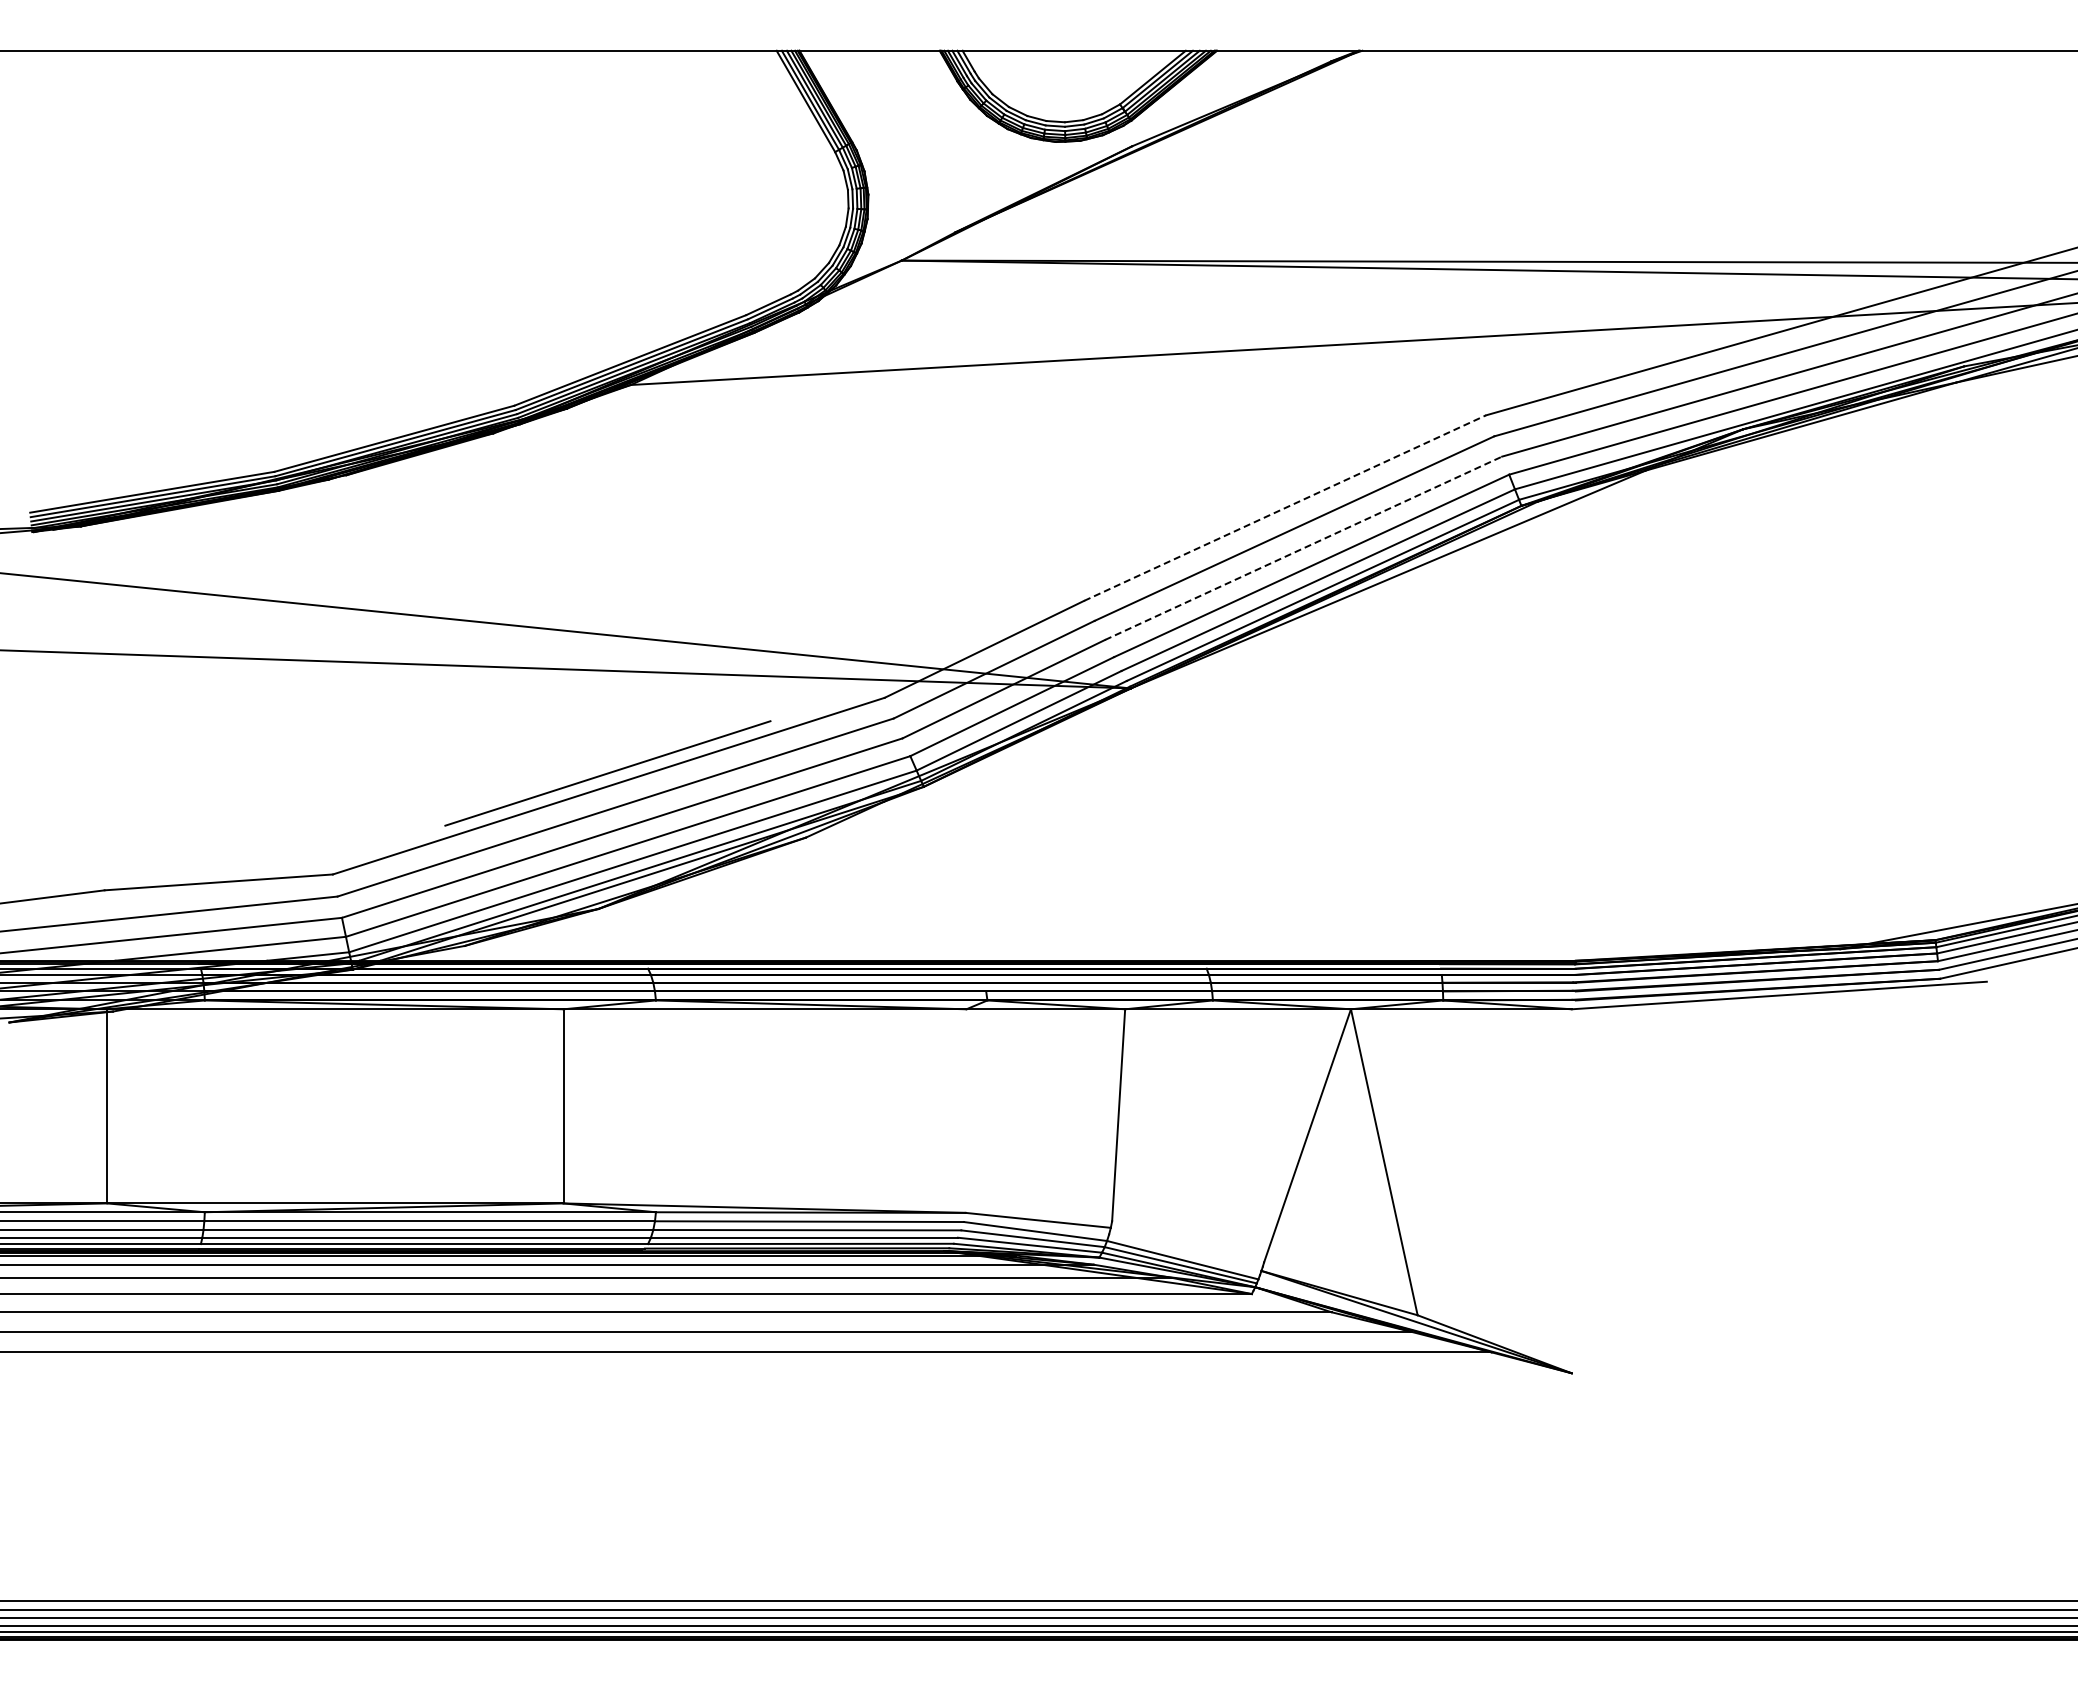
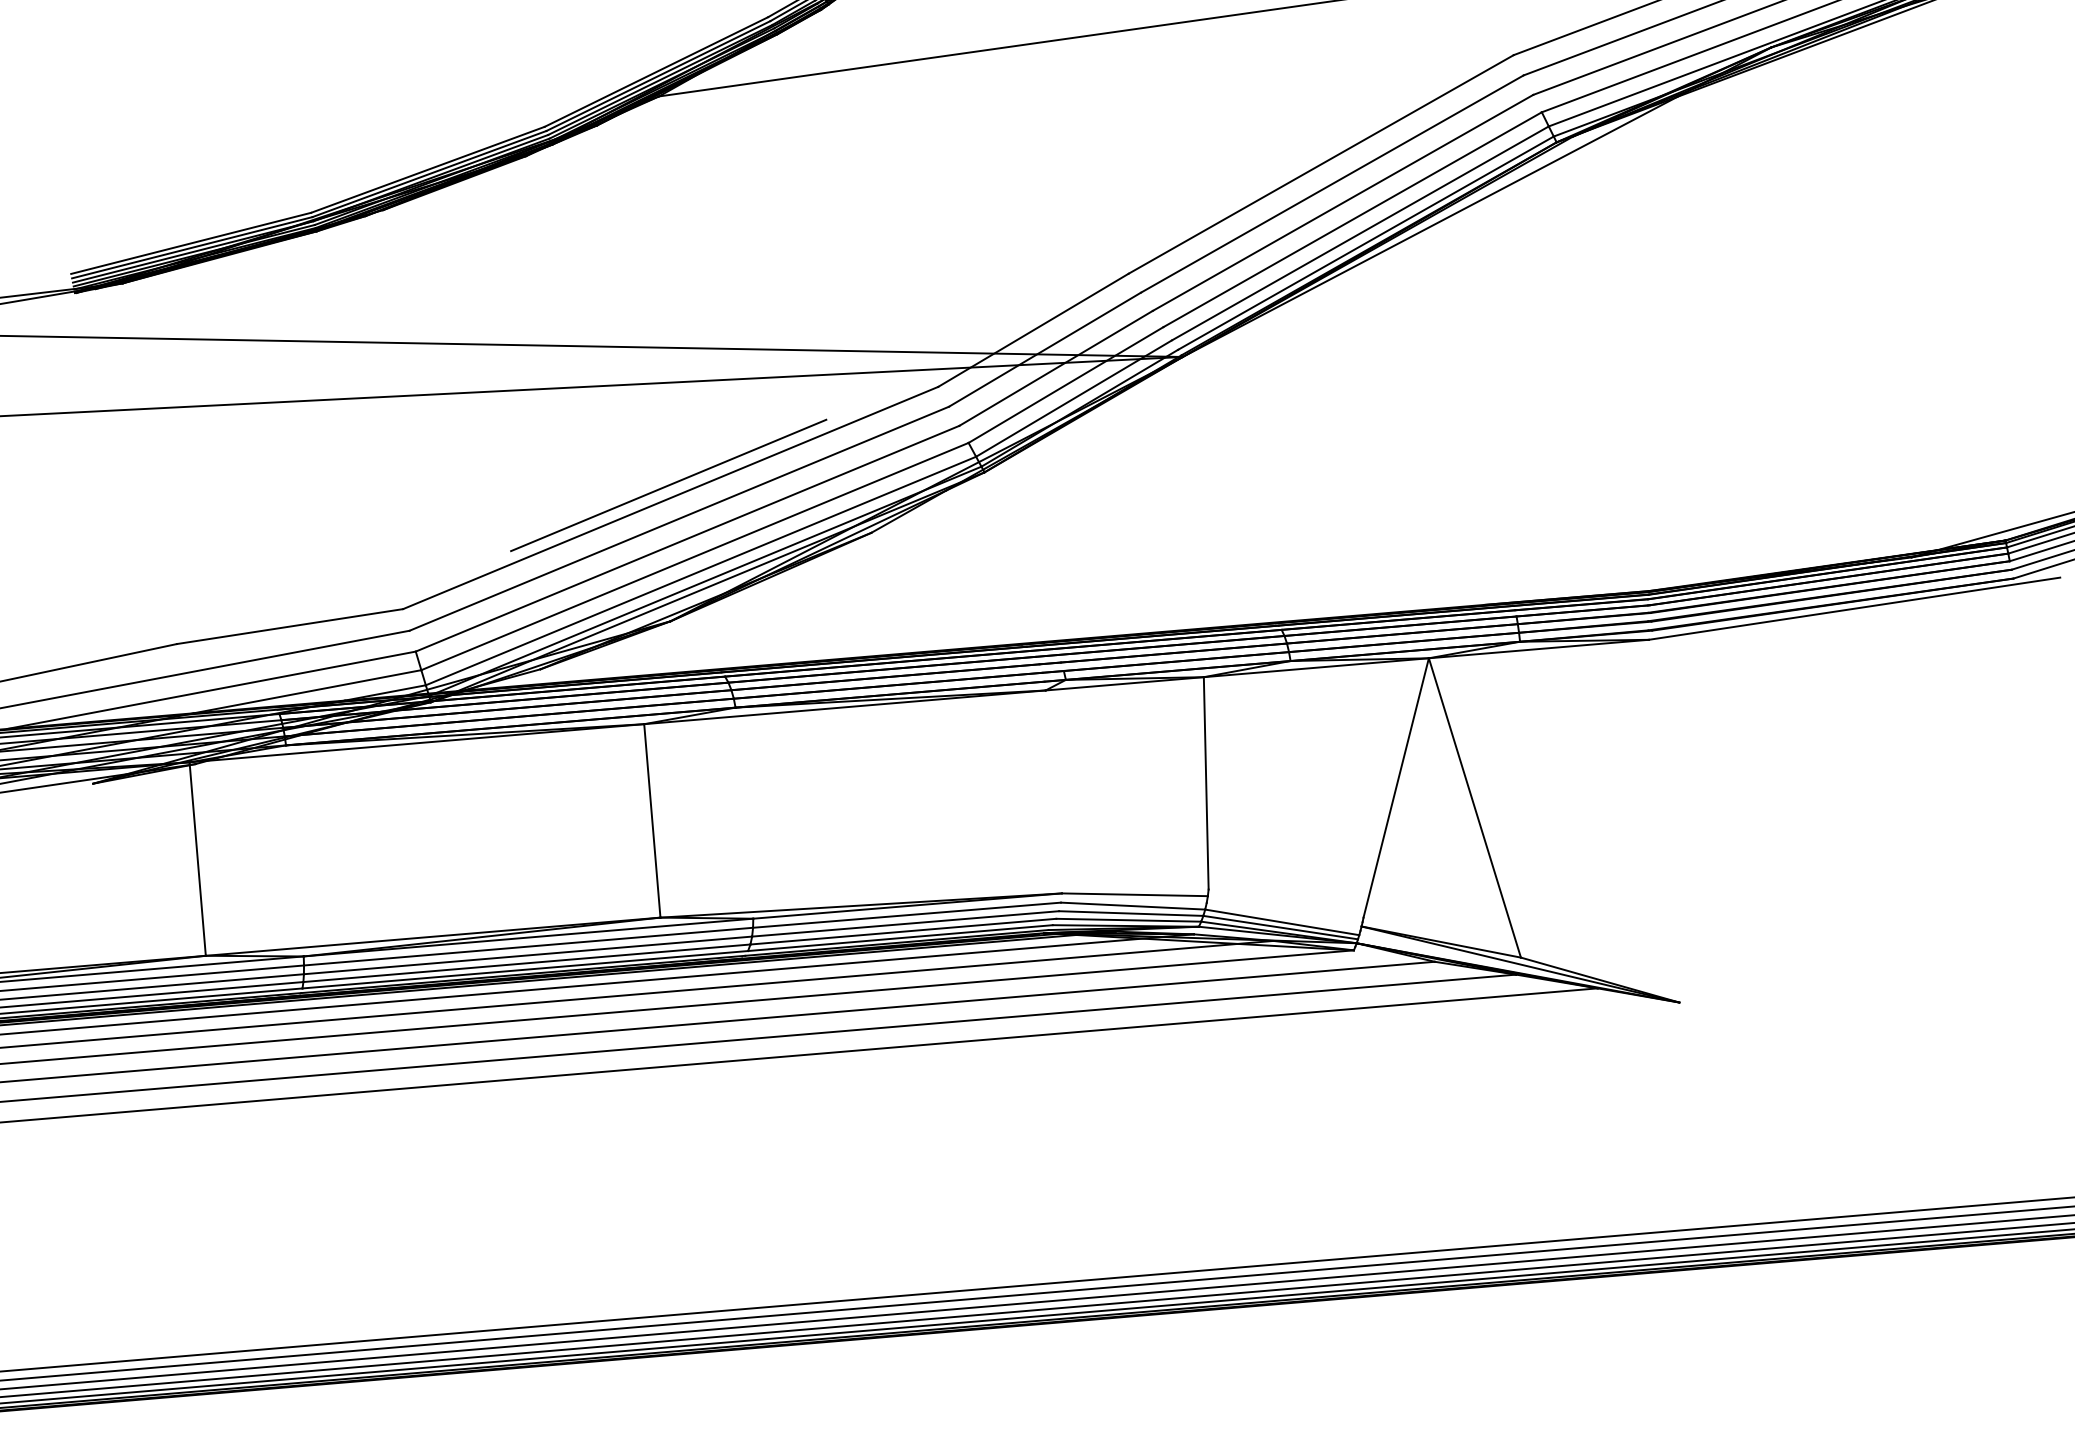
line: (1285, 507) -> (1321, 163), dashed -> solid
line: (1303, 548) -> (1343, 203), dashed -> solid

